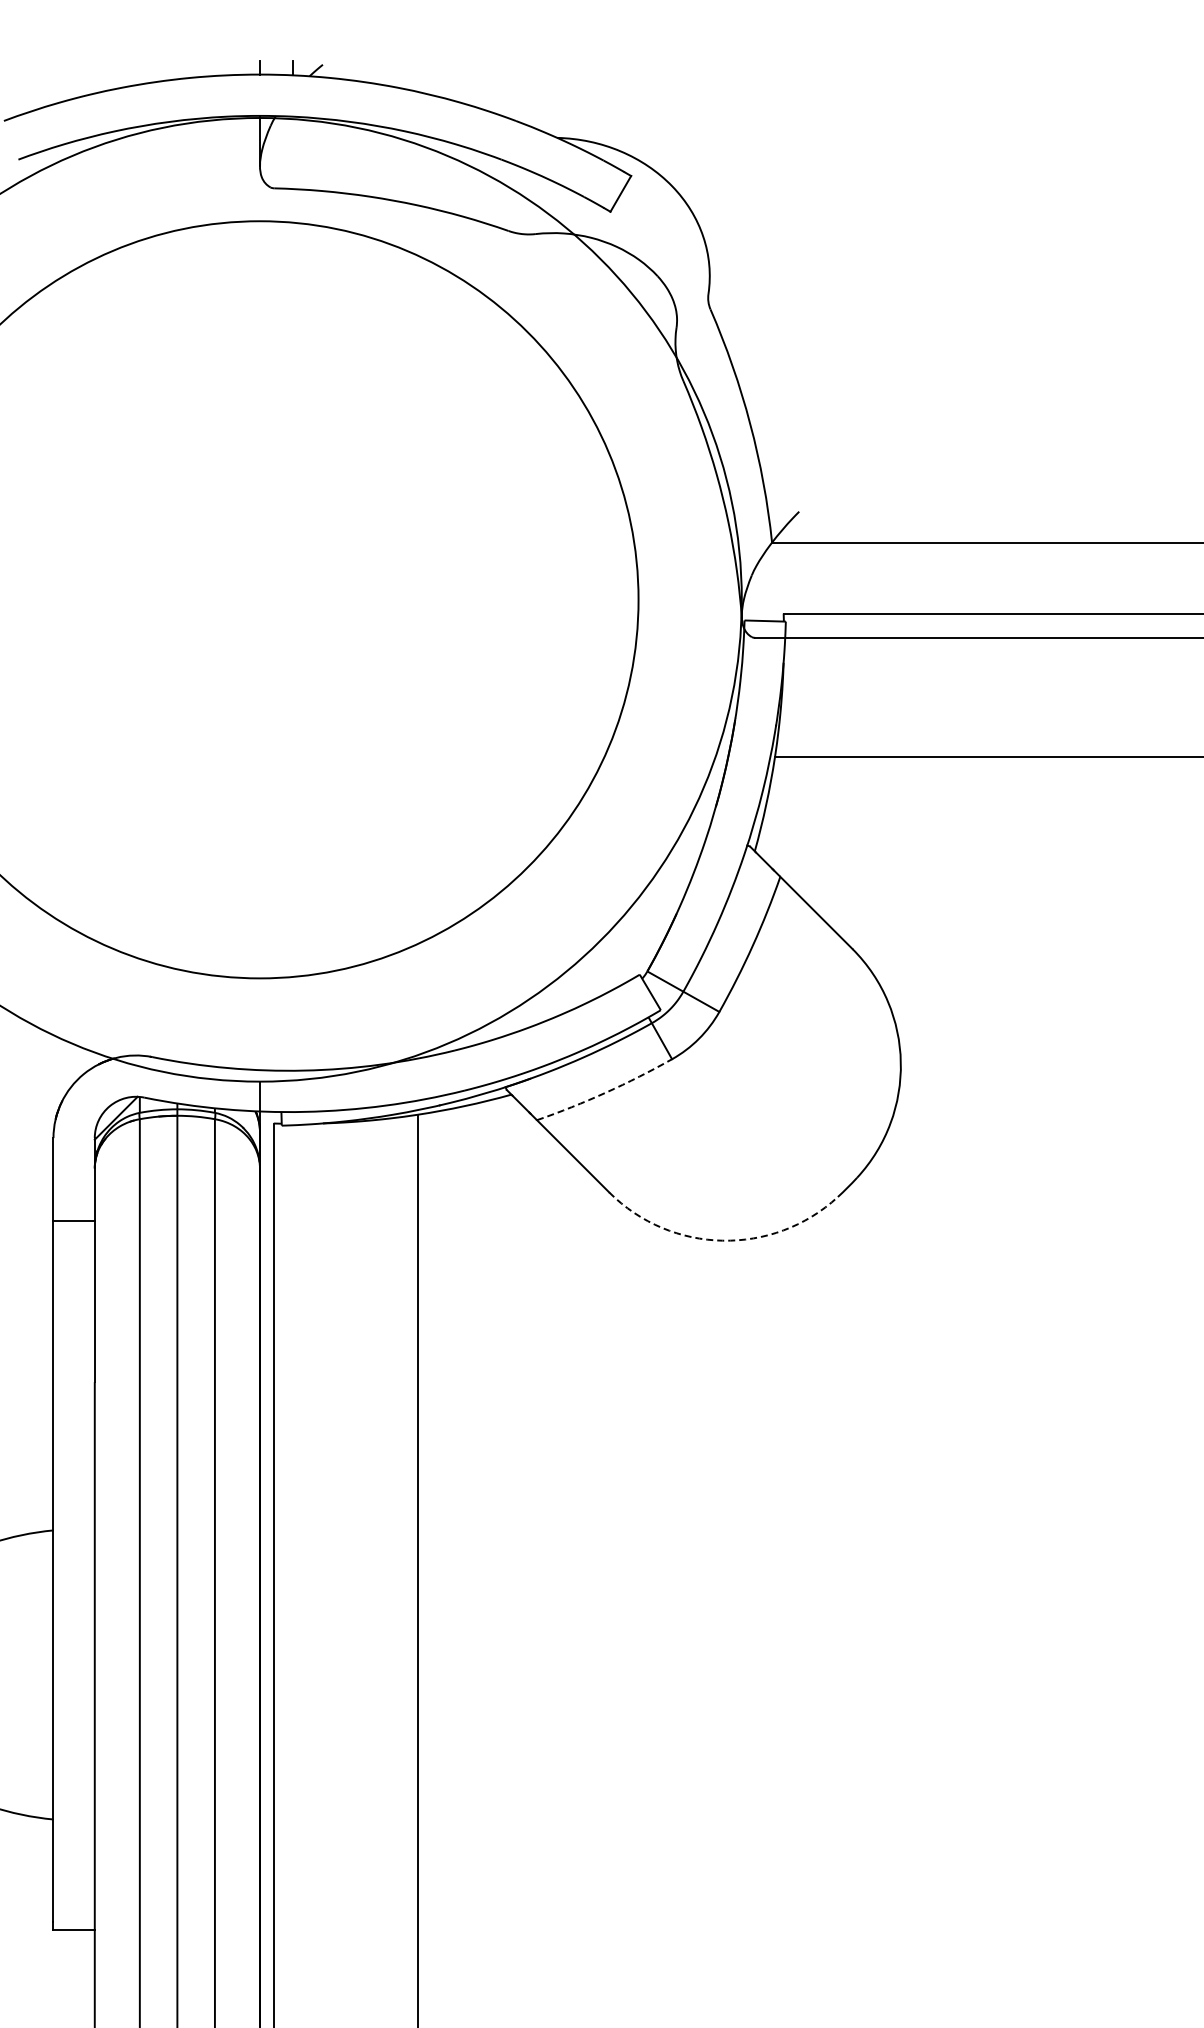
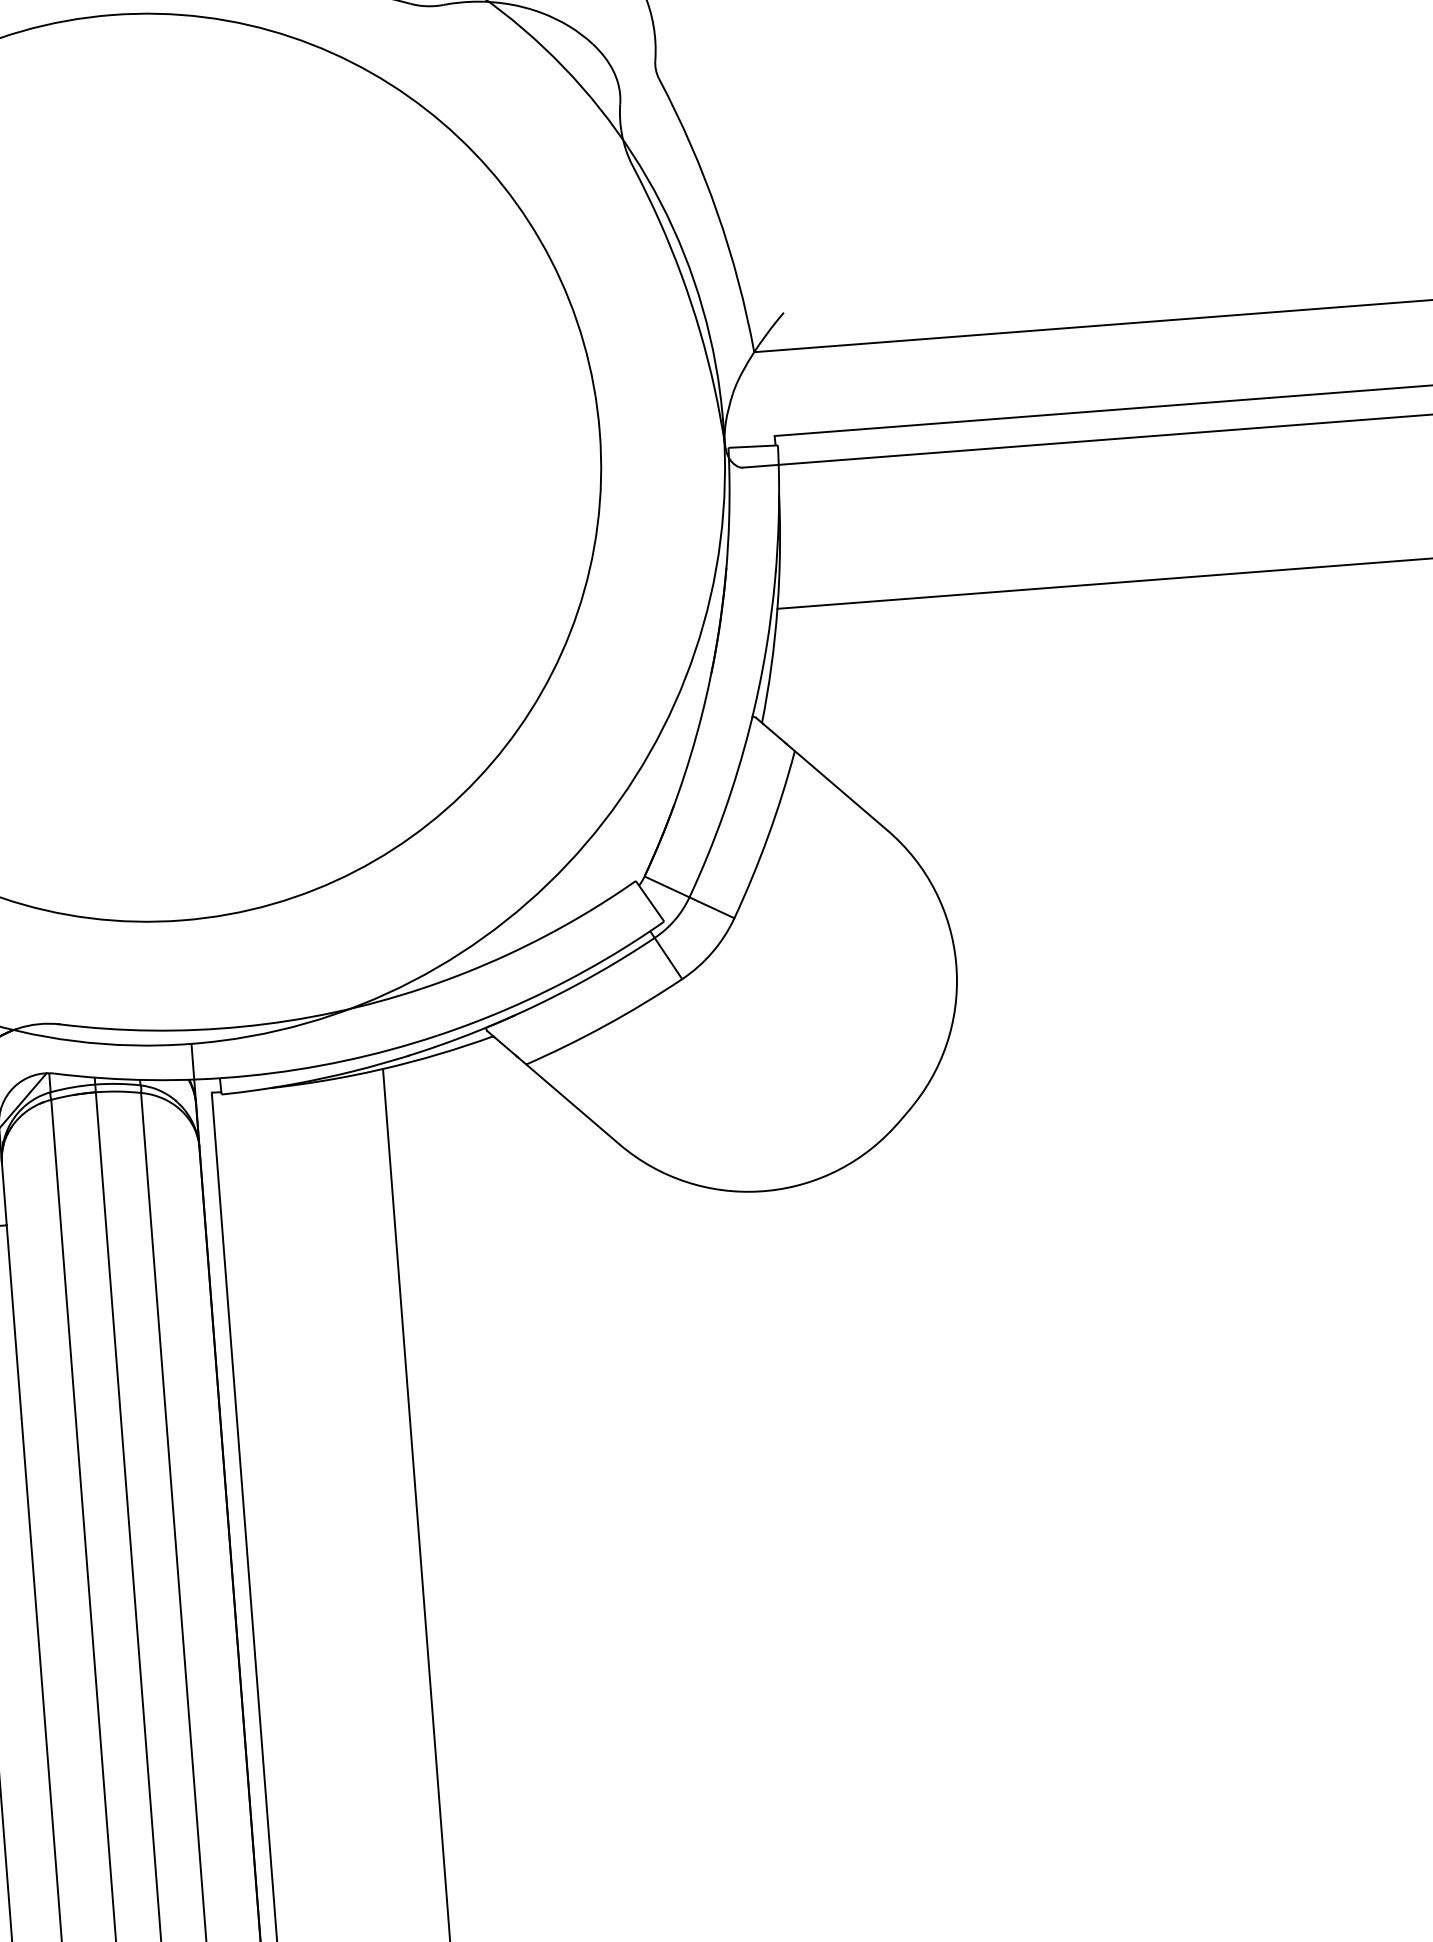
arc: (605, 1092) -> (605, 1025), dashed -> solid
arc: (722, 1240) -> (759, 1191), dashed -> solid

